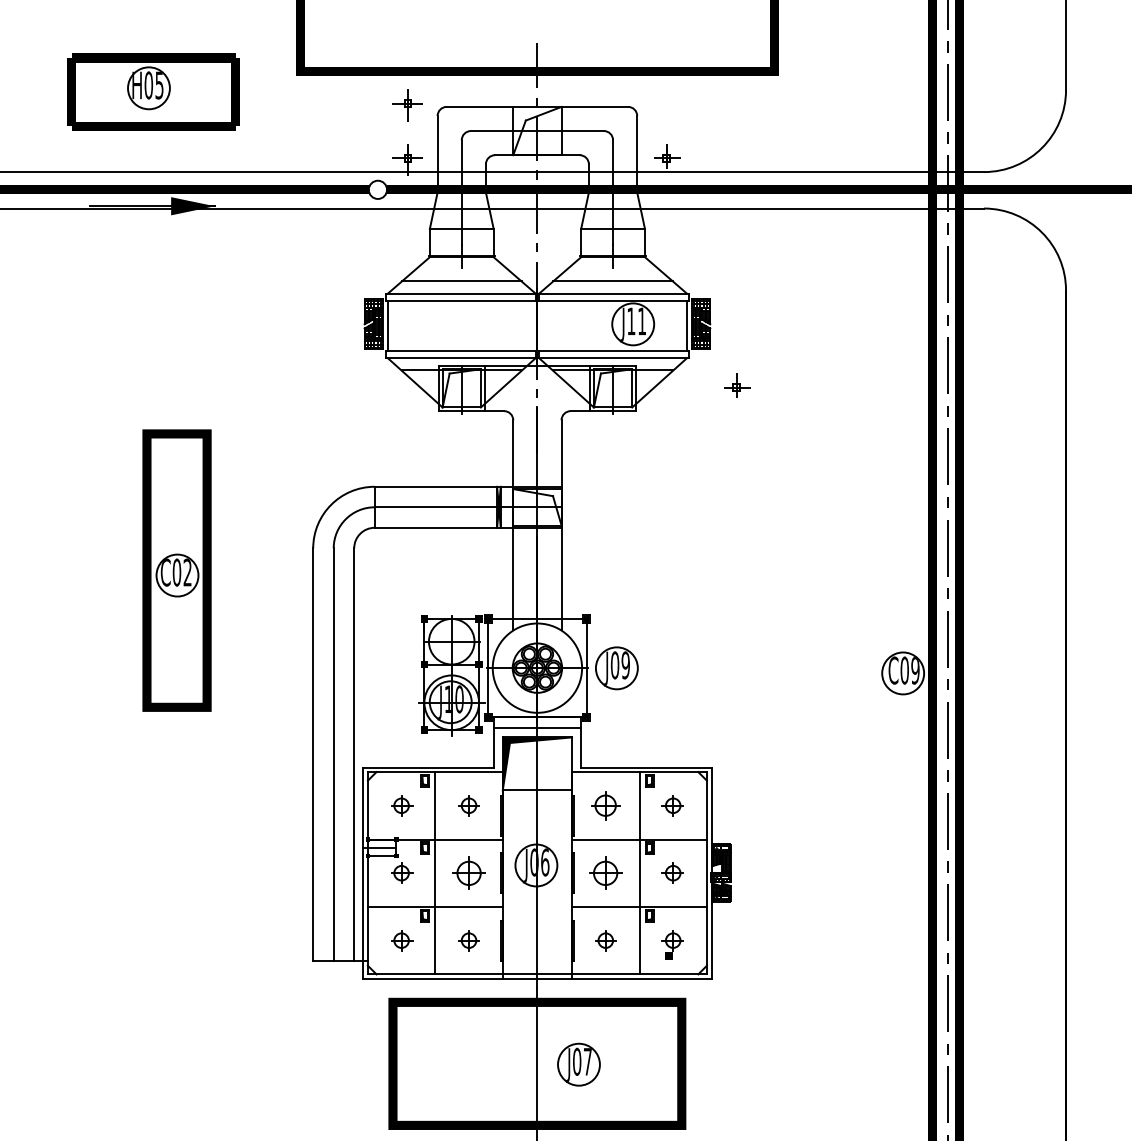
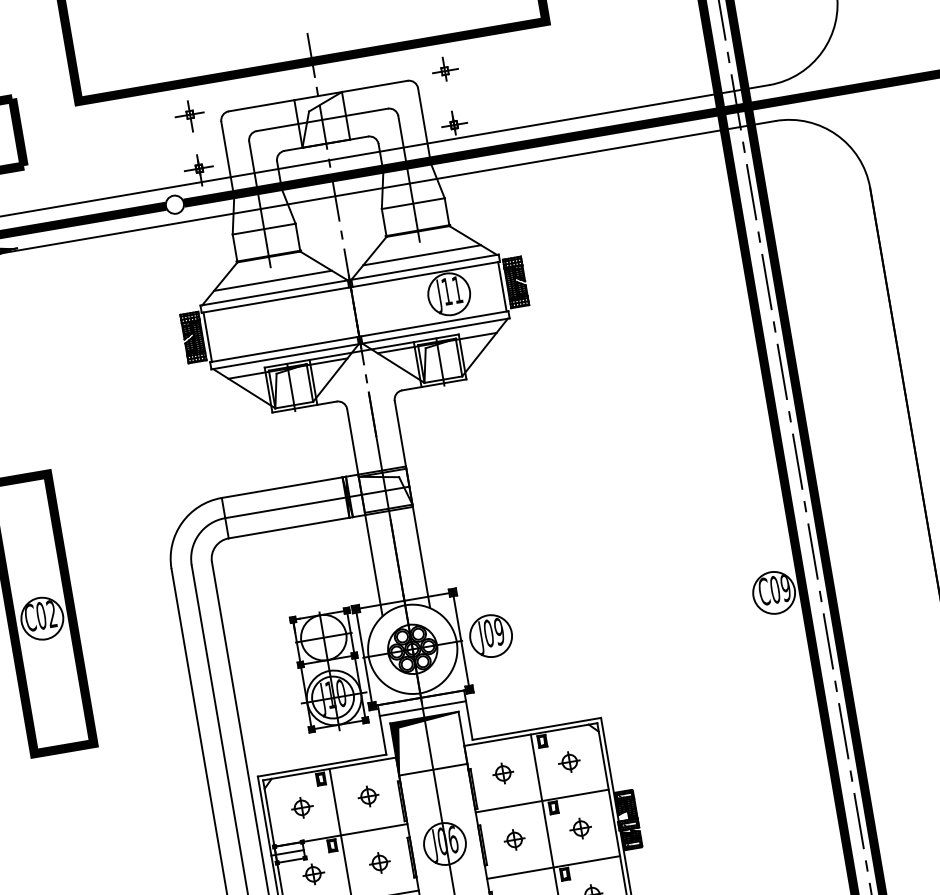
part: (737, 385) -> (445, 68), moved
part: (605, 805) -> (502, 773), size x0.71
part: (468, 872) -> (379, 862), size x0.62
part: (605, 872) -> (514, 839), size x0.62

